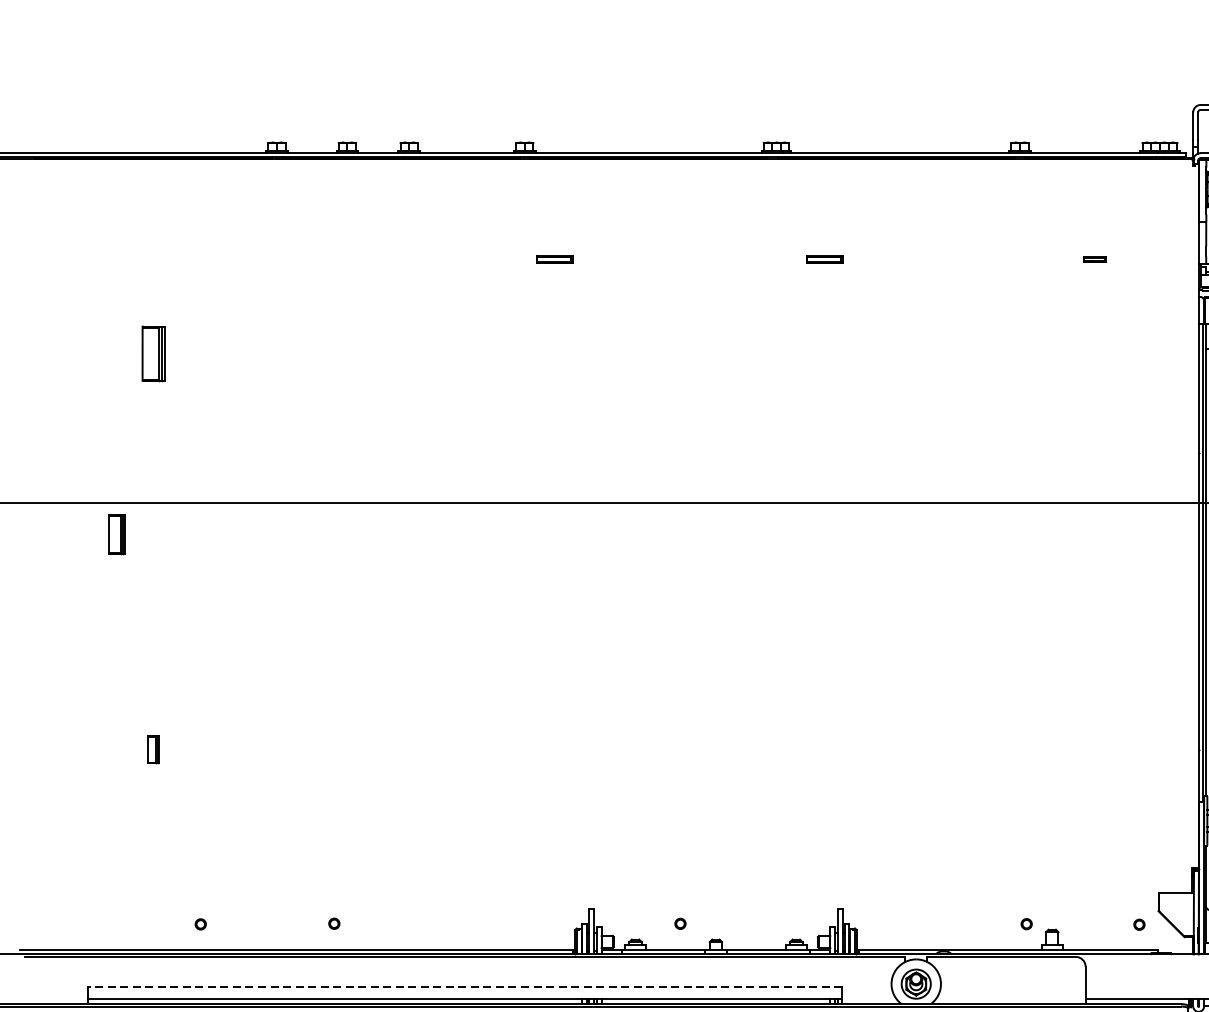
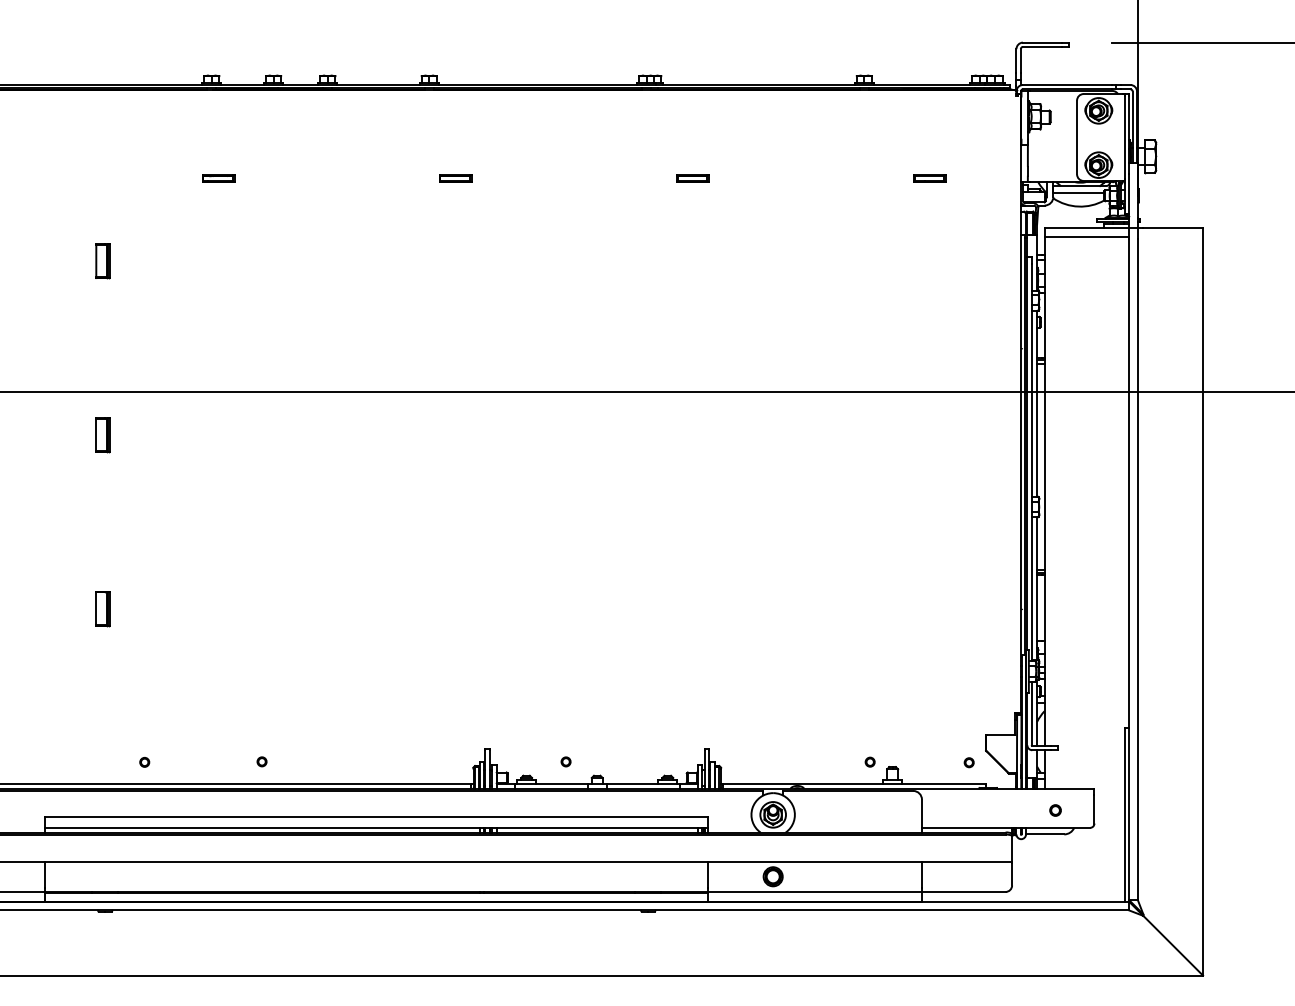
part: (284, 259) -> (218, 178), added
part: (1094, 259) -> (929, 178), size x1.67
part: (152, 354) -> (102, 261), size x0.71
part: (116, 535) -> (102, 435), moved
part: (152, 750) -> (102, 609), size x1.43
line: (464, 987) -> (376, 817), dashed -> solid

